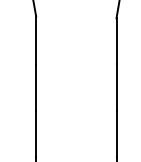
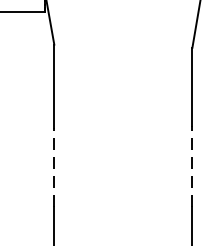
line: (116, 86) -> (192, 164), solid -> dashed
line: (36, 87) -> (54, 166), solid -> dashed

